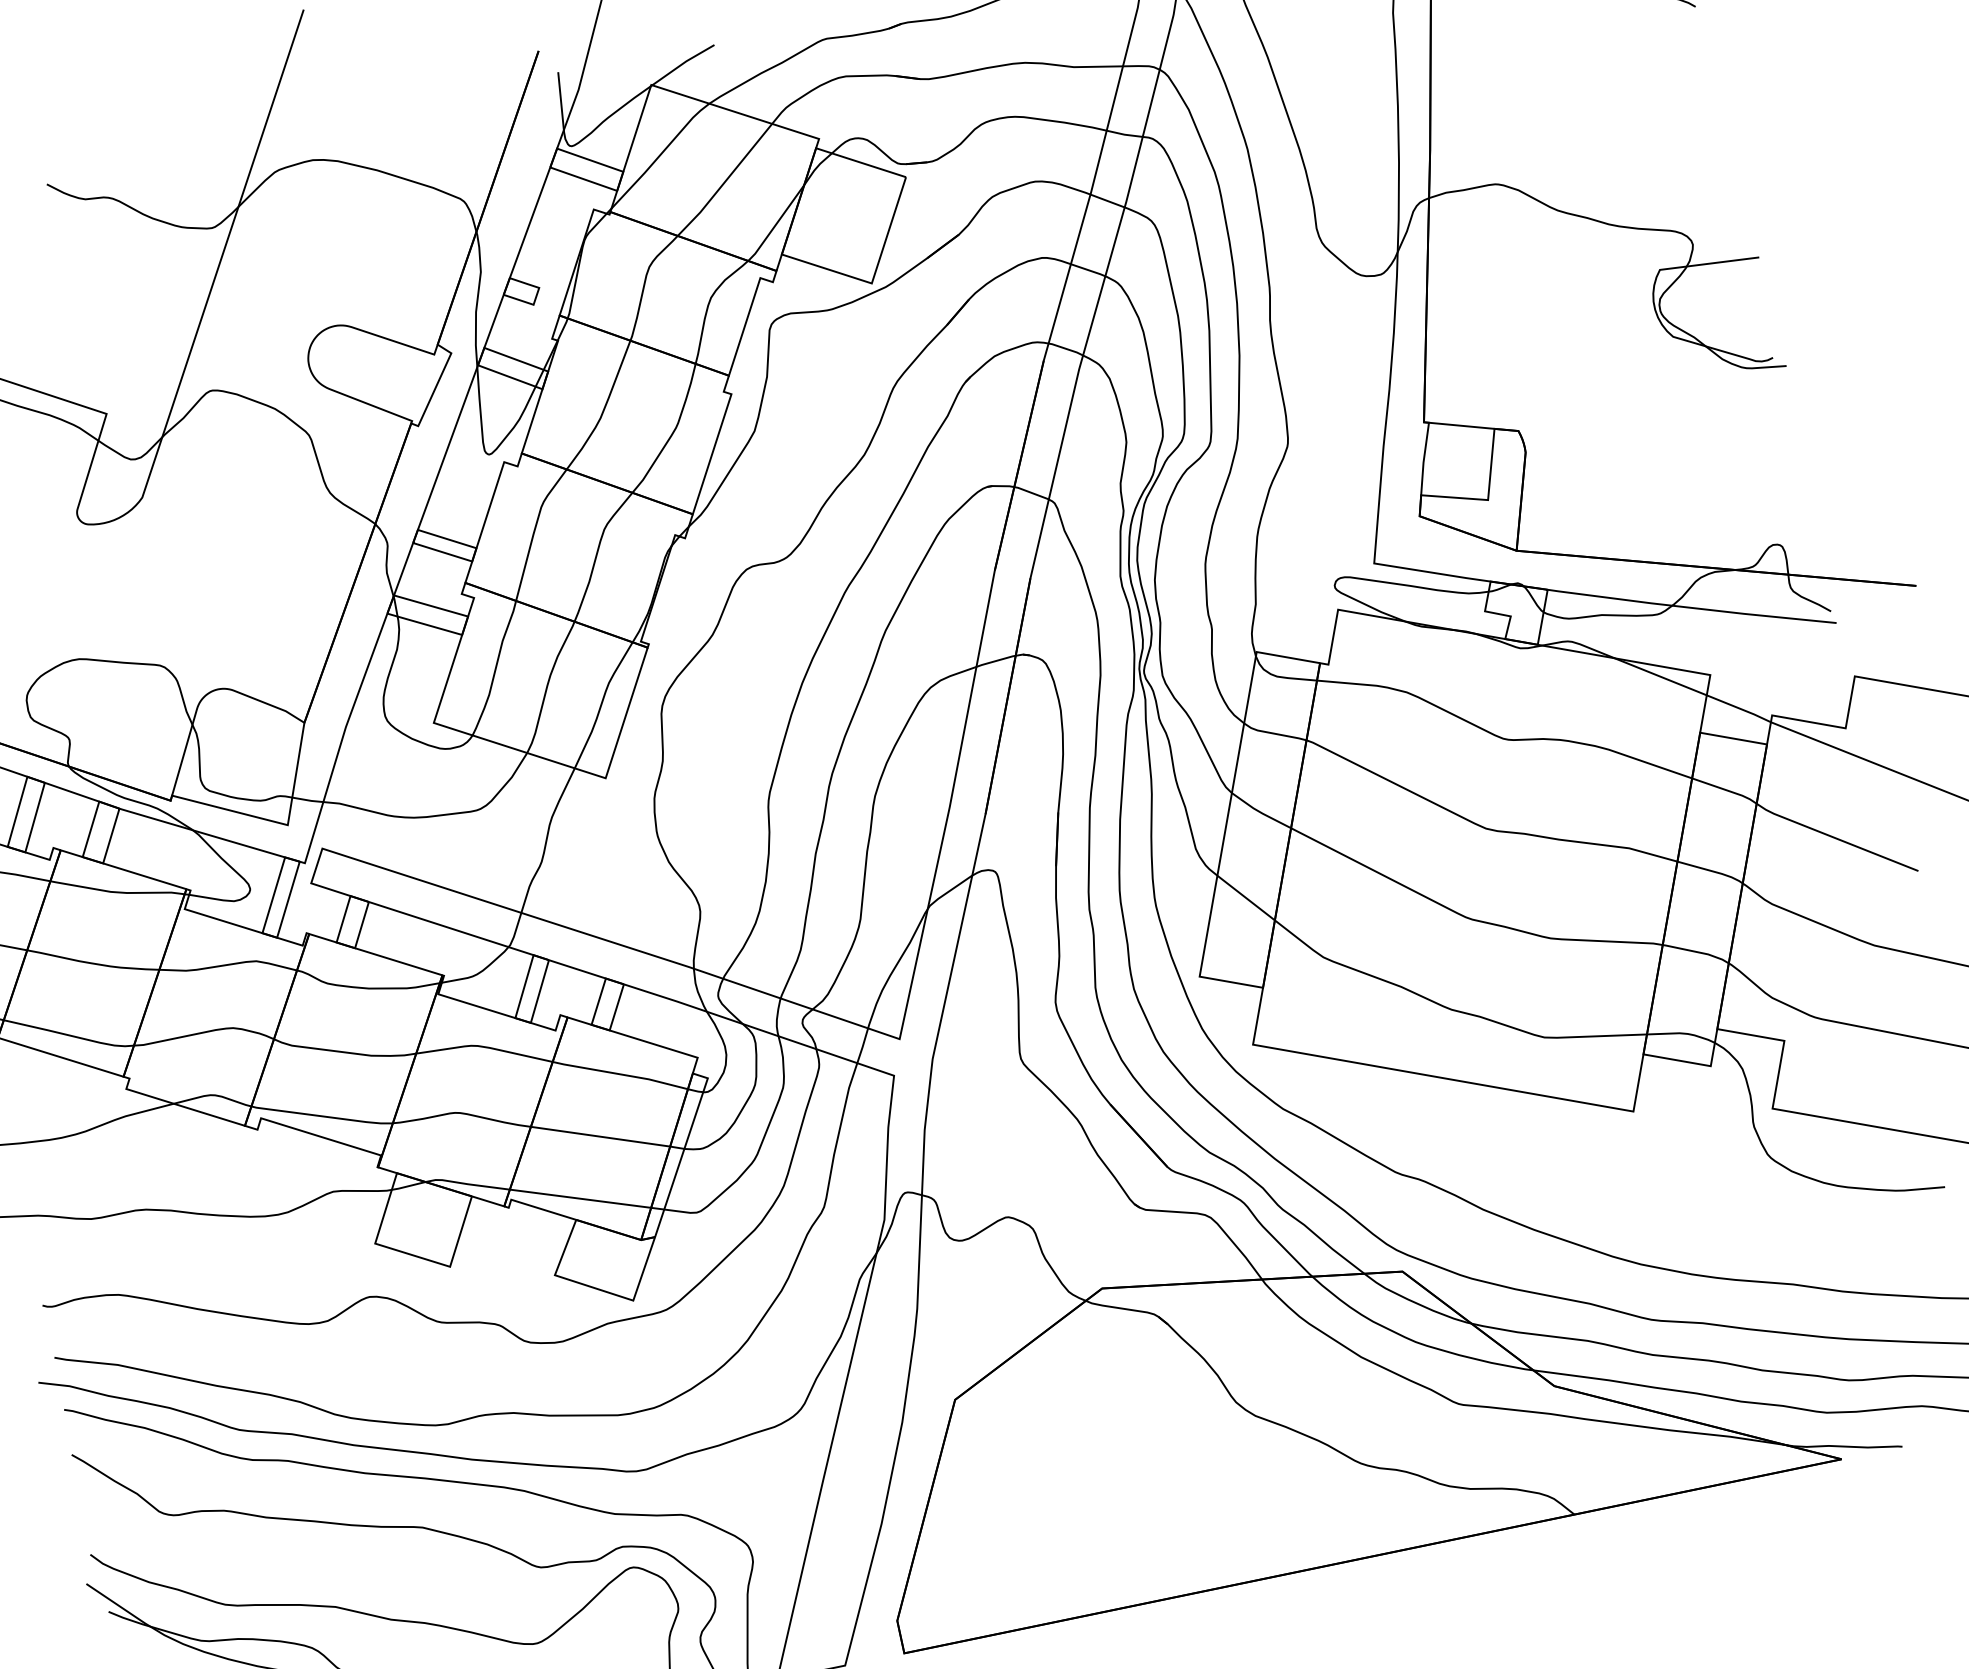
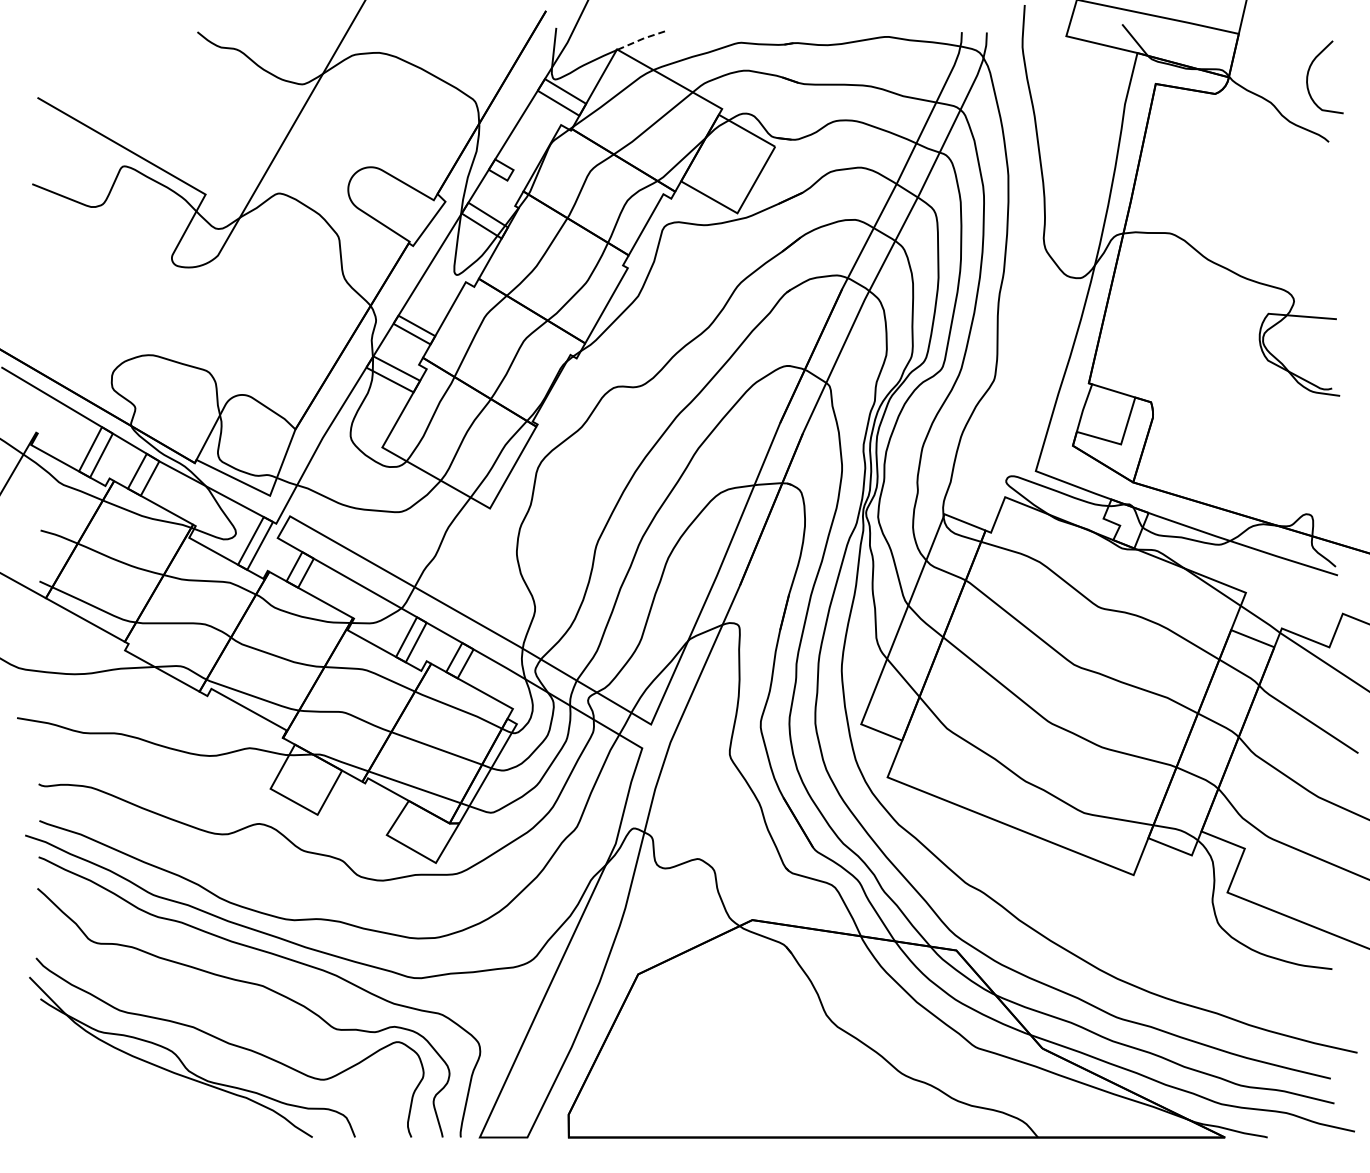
line: (683, 63) -> (641, 39), solid -> dashed

